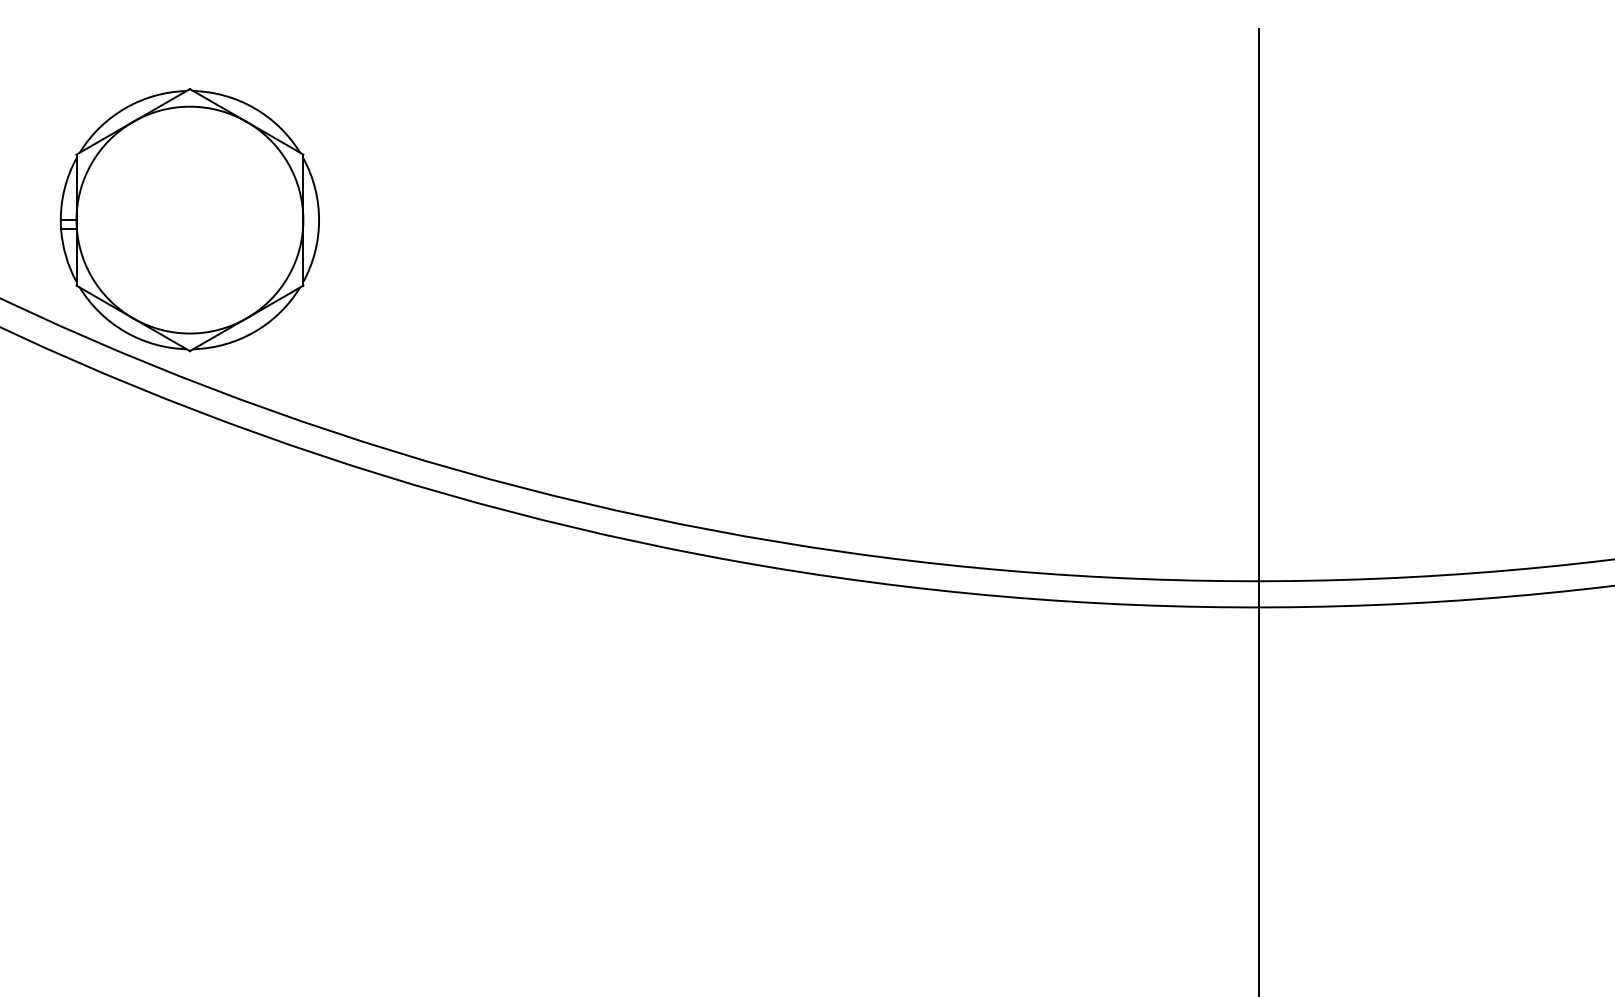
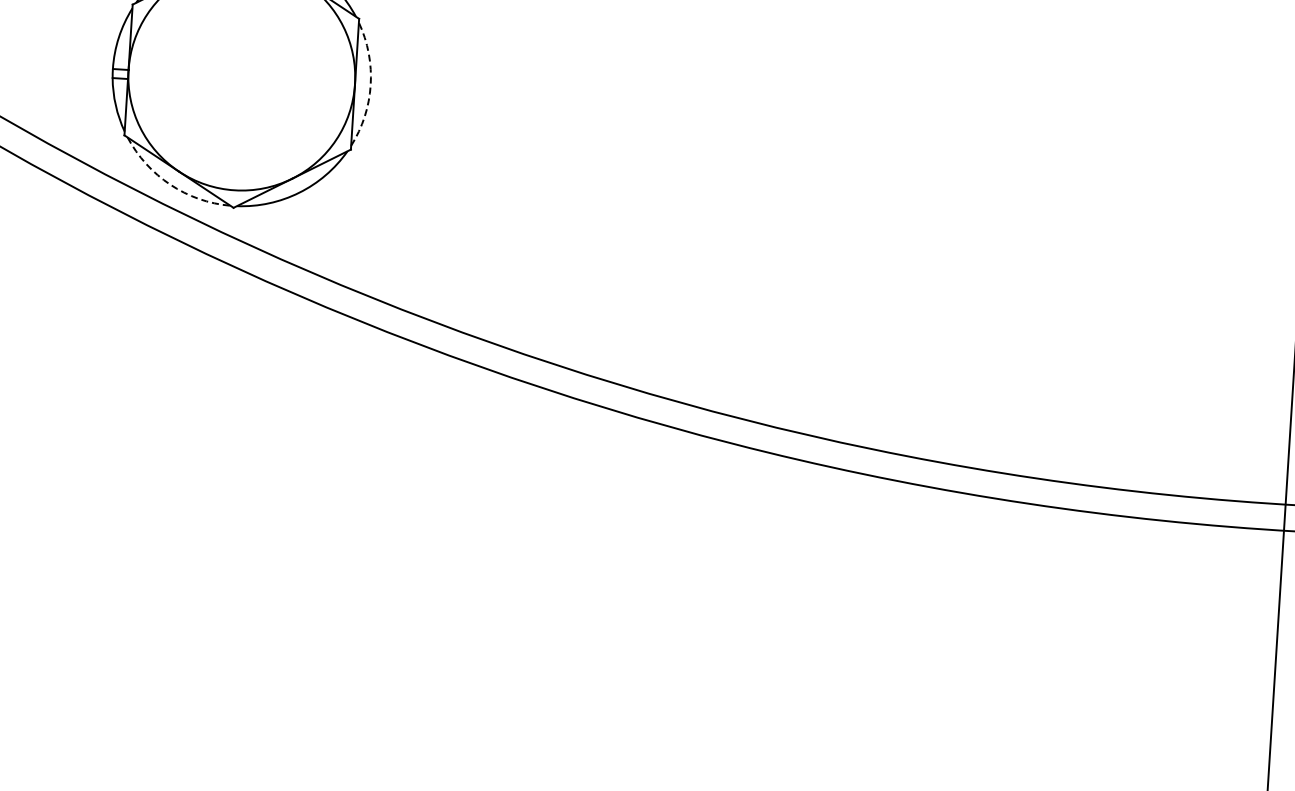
arc: (319, 220) -> (371, 85), solid -> dashed
arc: (125, 331) -> (170, 184), solid -> dashed

